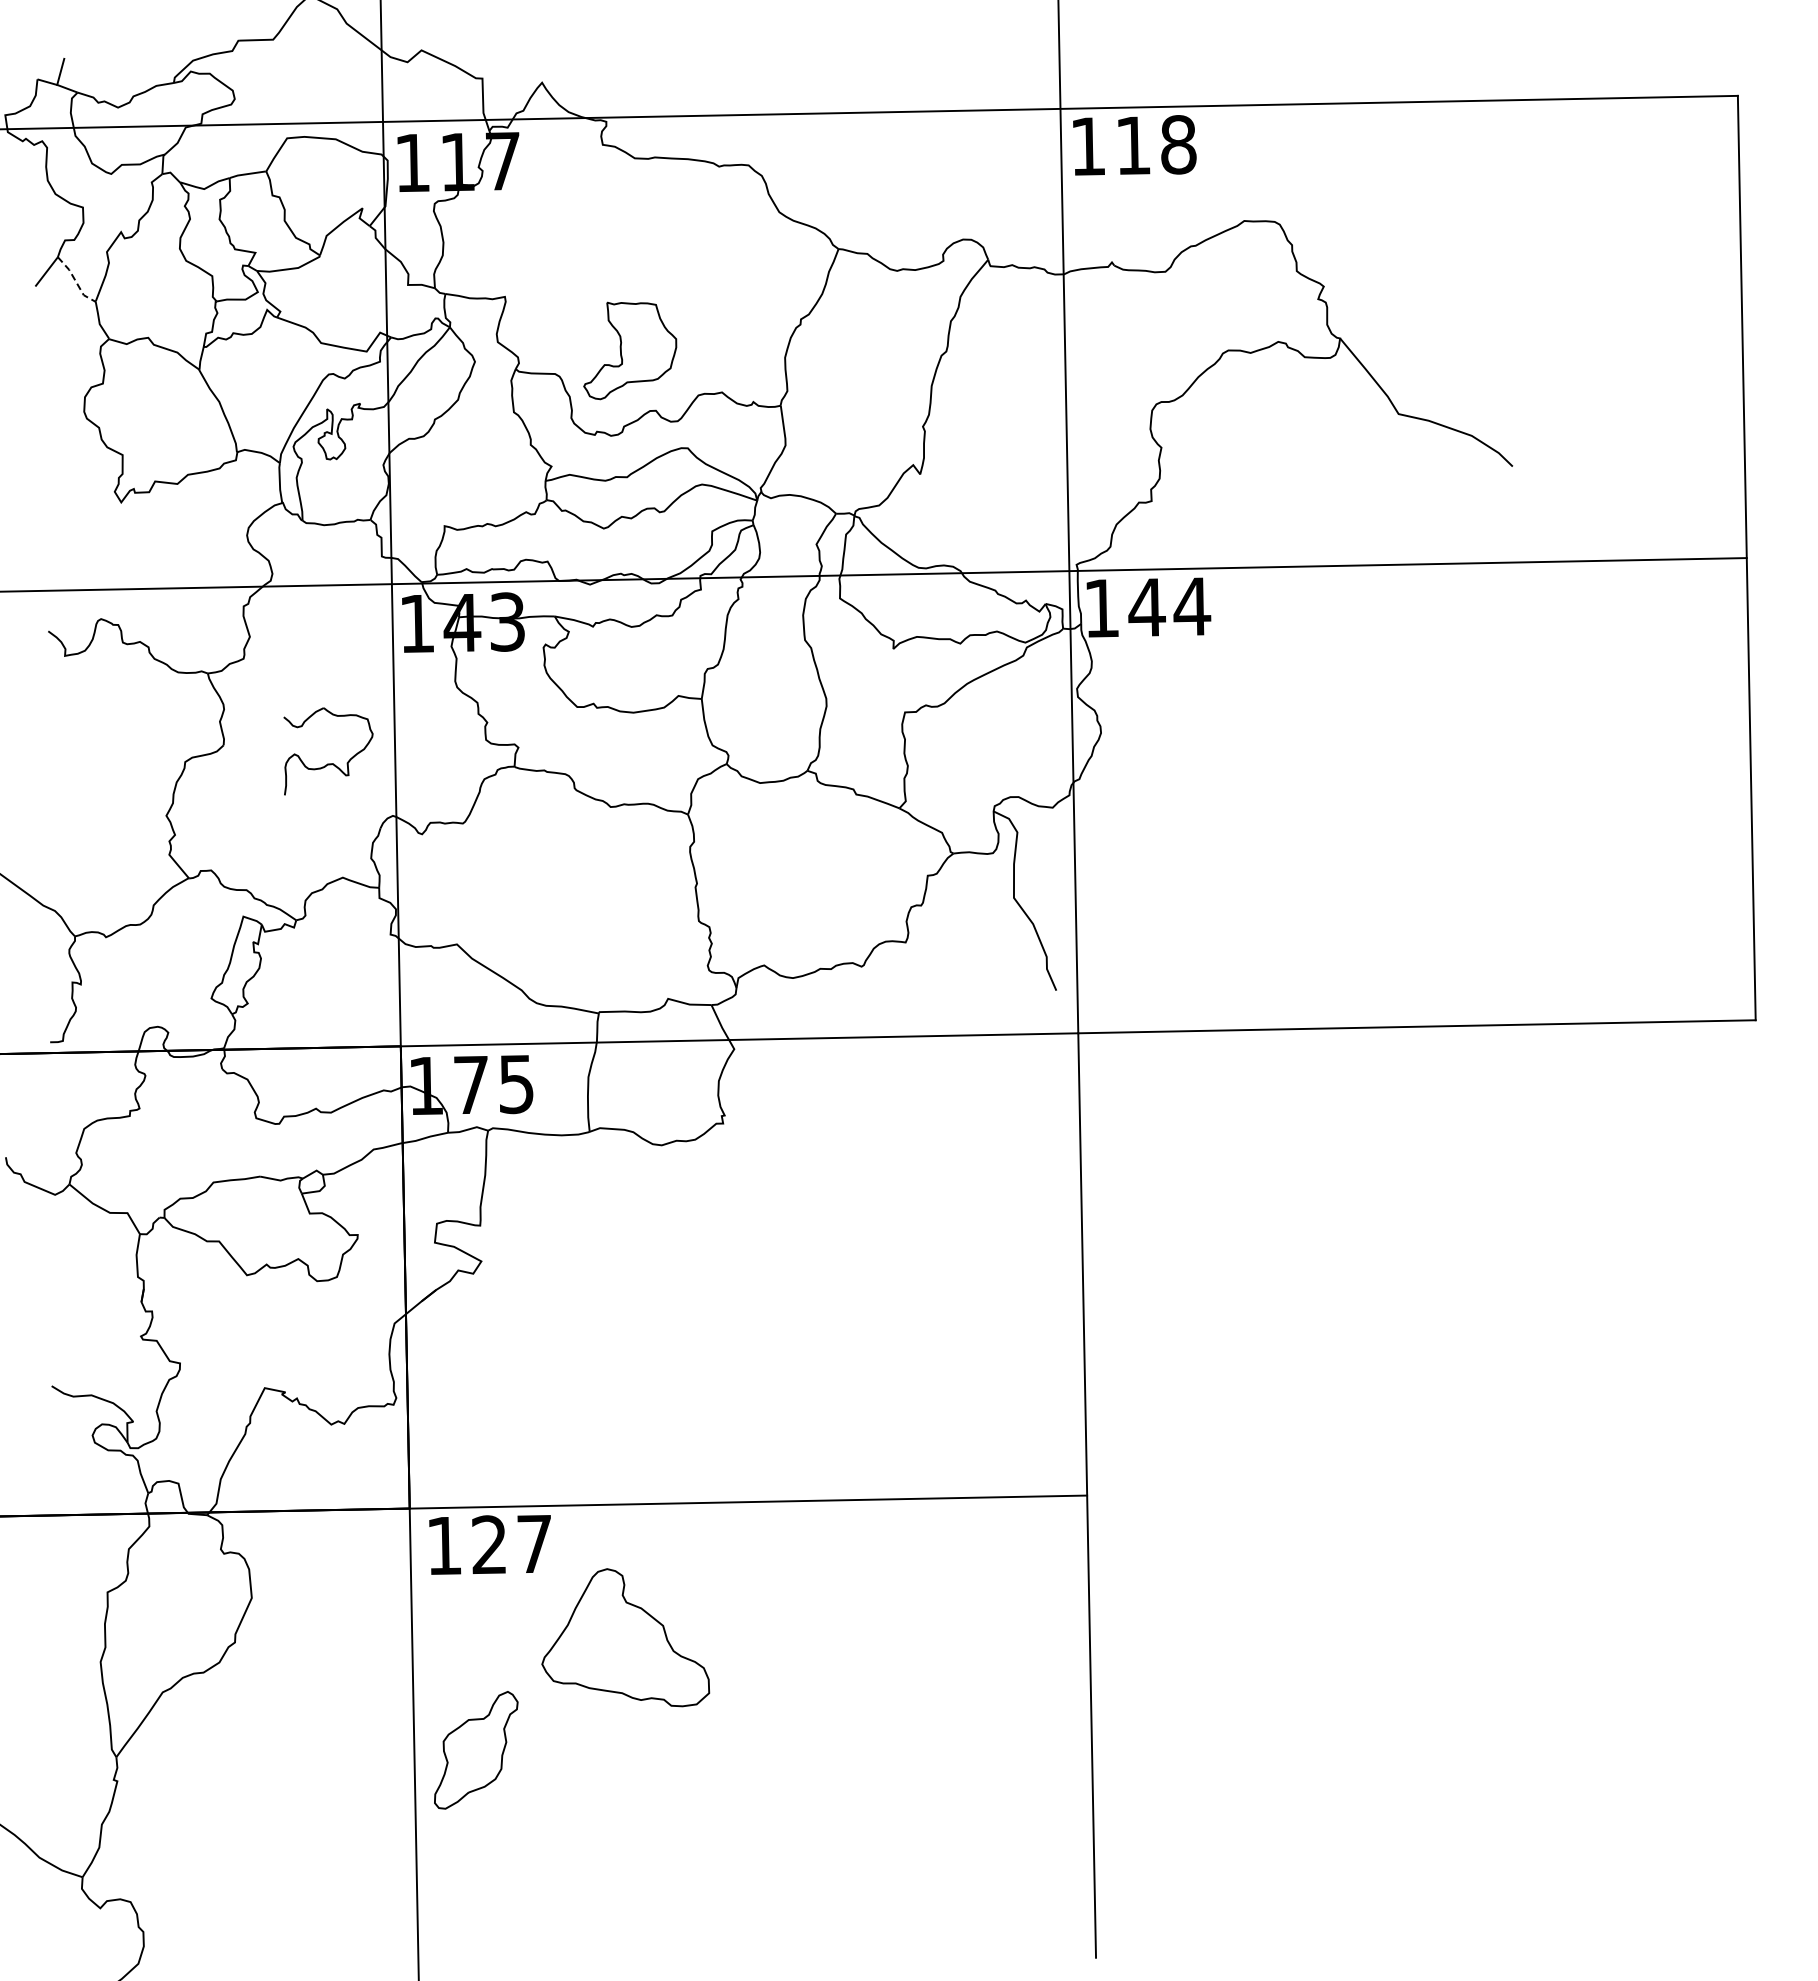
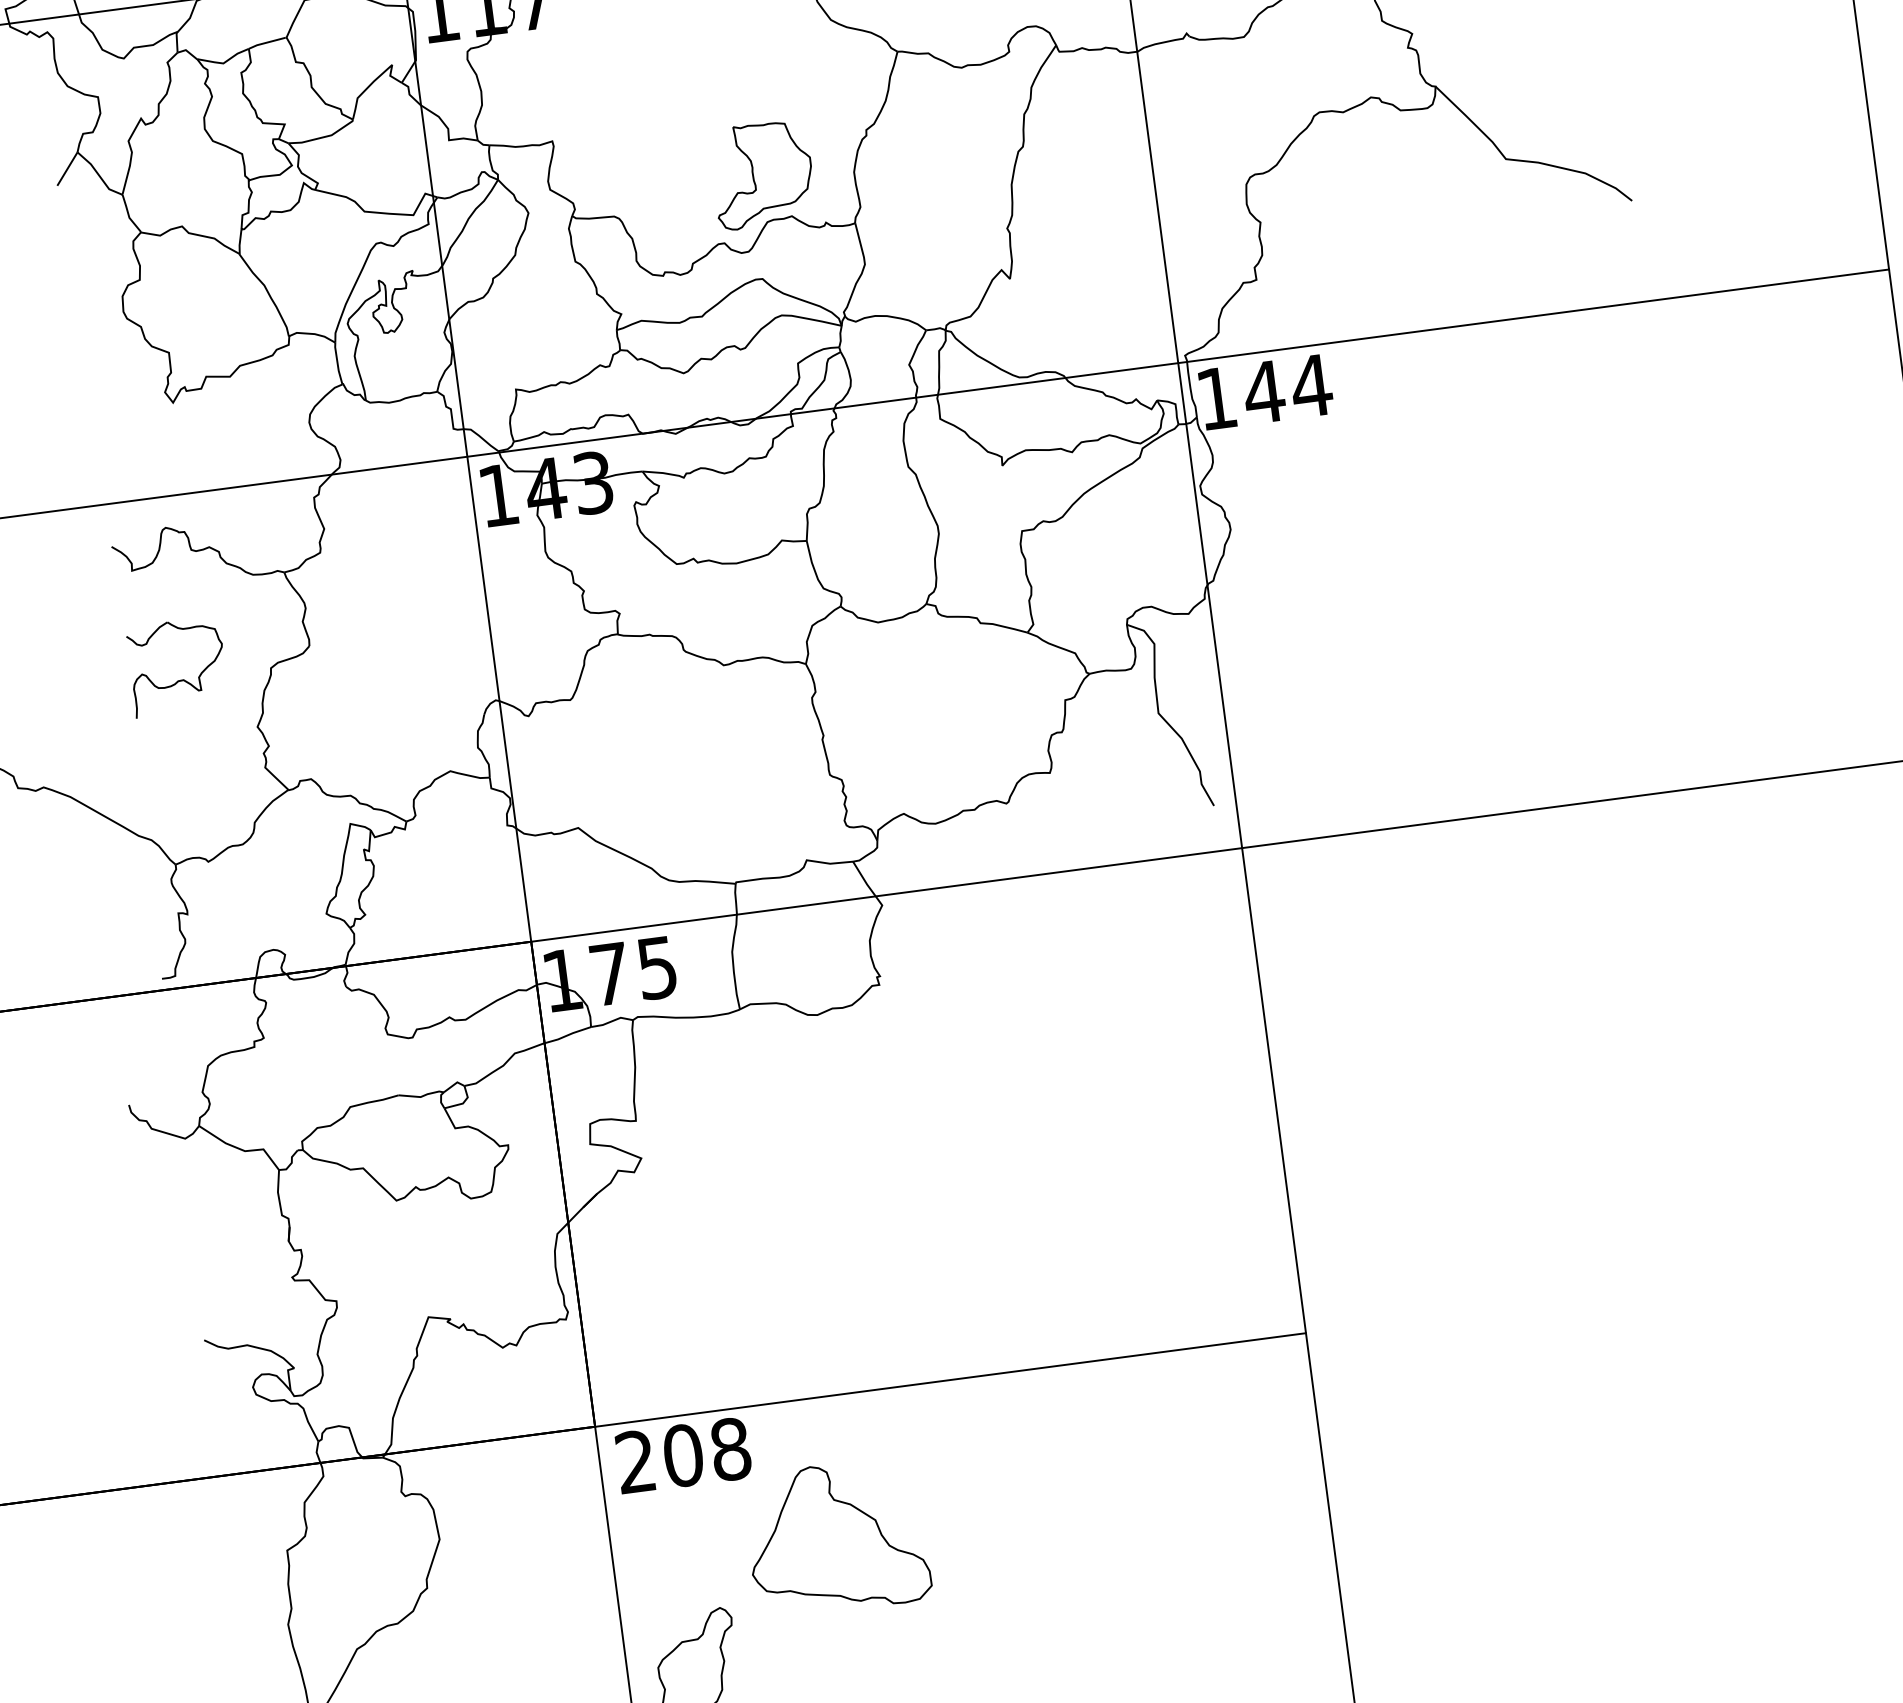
line: (75, 281) -> (98, 175), dashed -> solid
part: (630, 350) -> (763, 174), moved
part: (328, 763) -> (178, 680), moved
text: (489, 1544) -> (683, 1455), 127 -> 208

